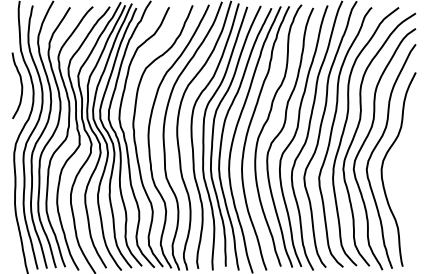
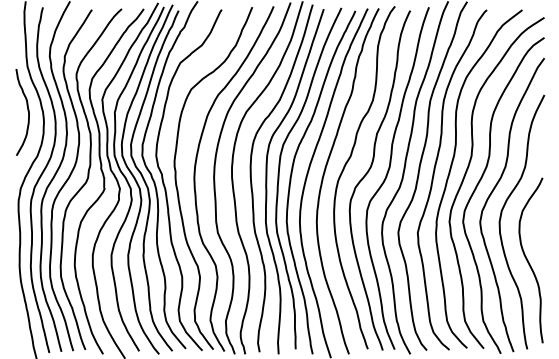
curve: (403, 198) -> (528, 260), added

